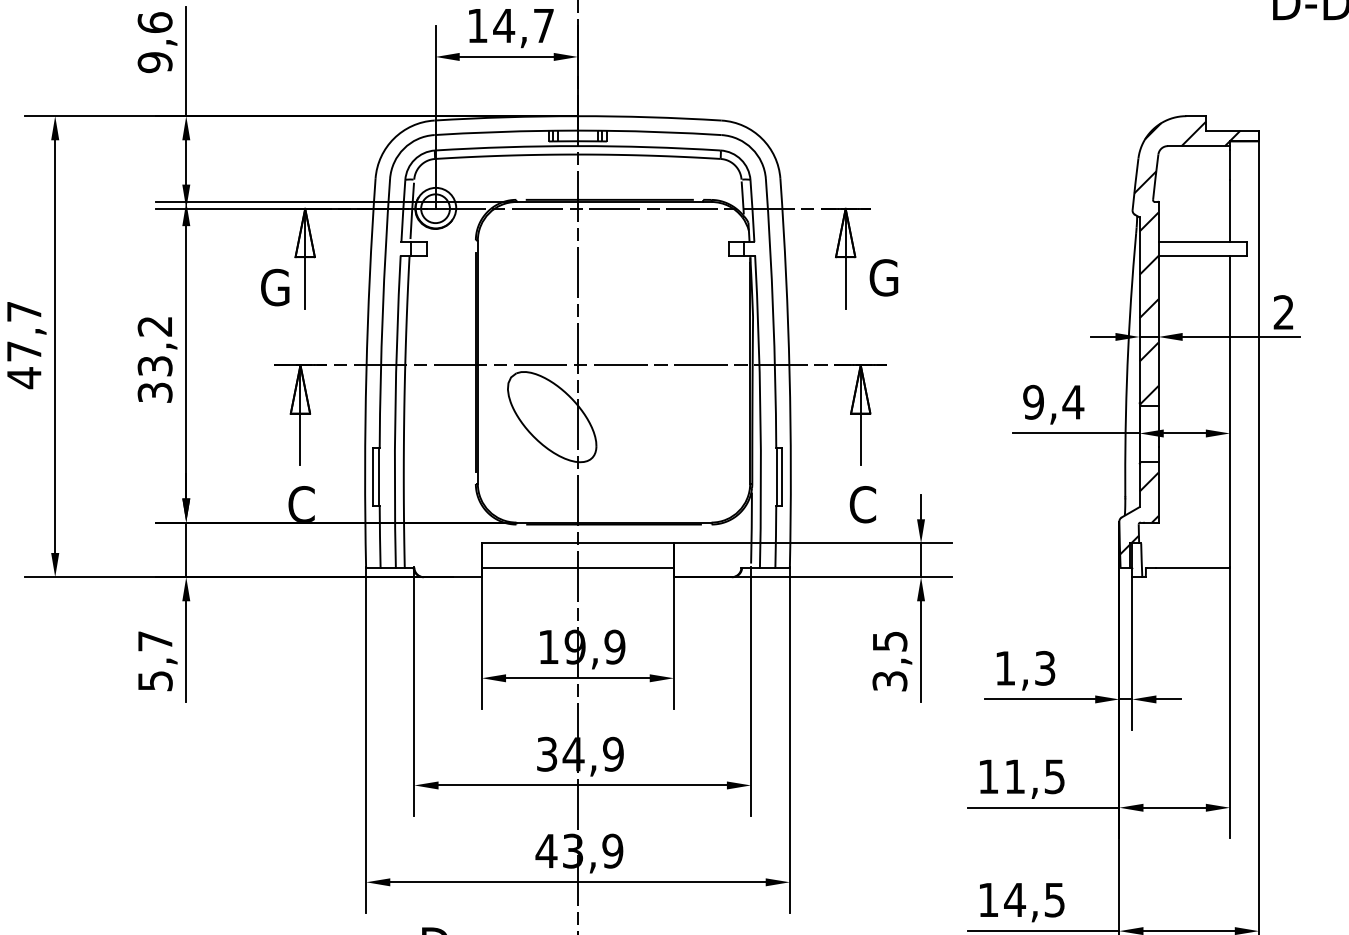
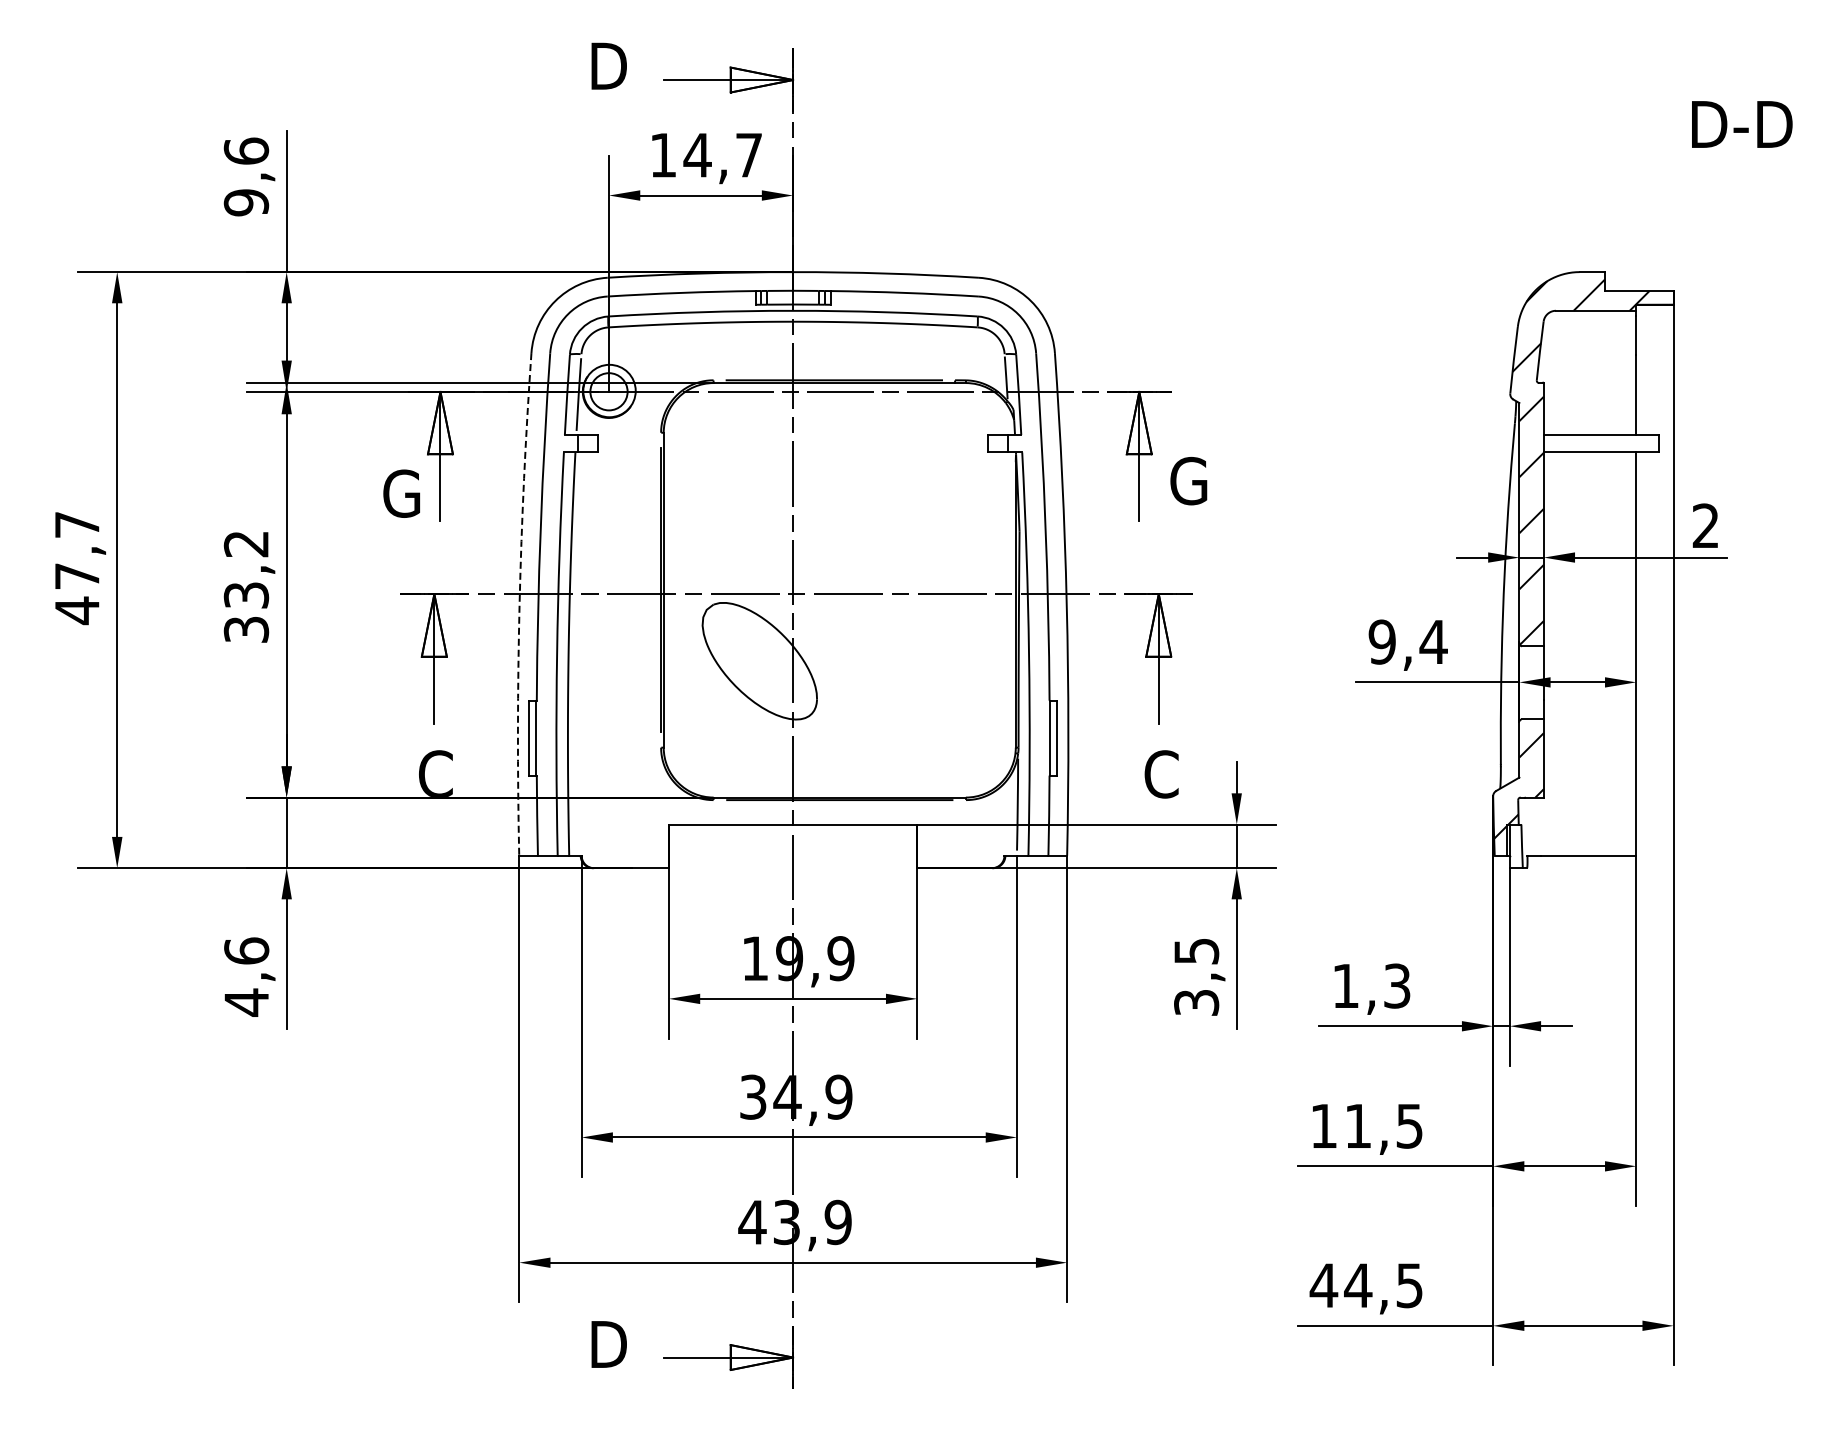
arc: (366, 373) -> (519, 604), solid -> dashed
line: (577, 567) -> (792, 855), removed
text: (155, 660) -> (246, 976), 5,7 -> 4,6
text: (988, 899) -> (1323, 1285), 14,5 -> 44,5

